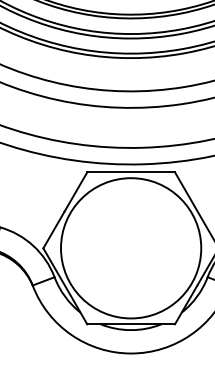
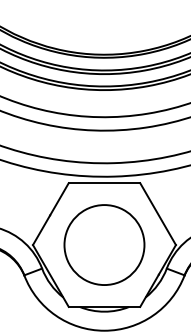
circle: (131, 247) -> (104, 244), size x0.7

